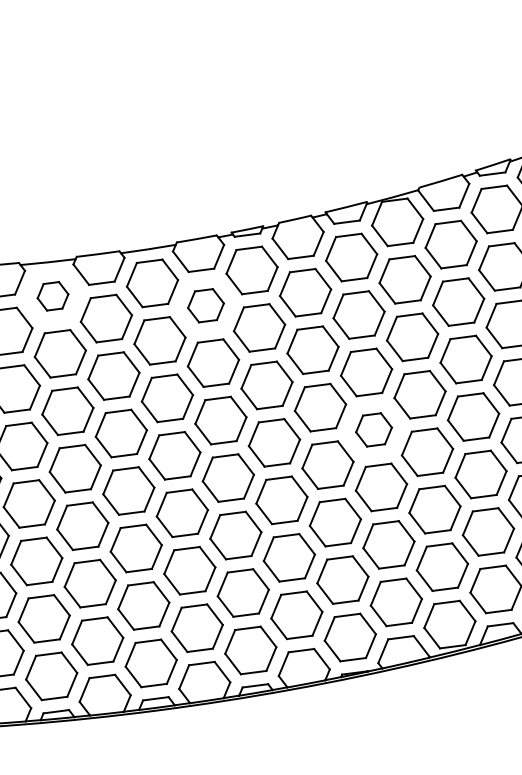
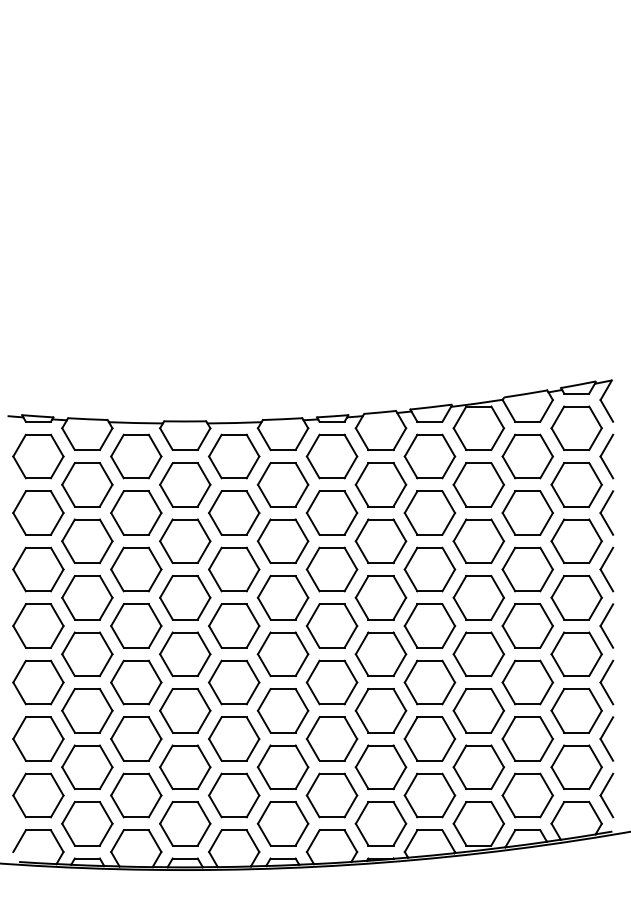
part: (53, 296) -> (136, 456), size x1.67
part: (205, 305) -> (282, 484), size x1.43
part: (373, 429) -> (429, 625), size x1.43

